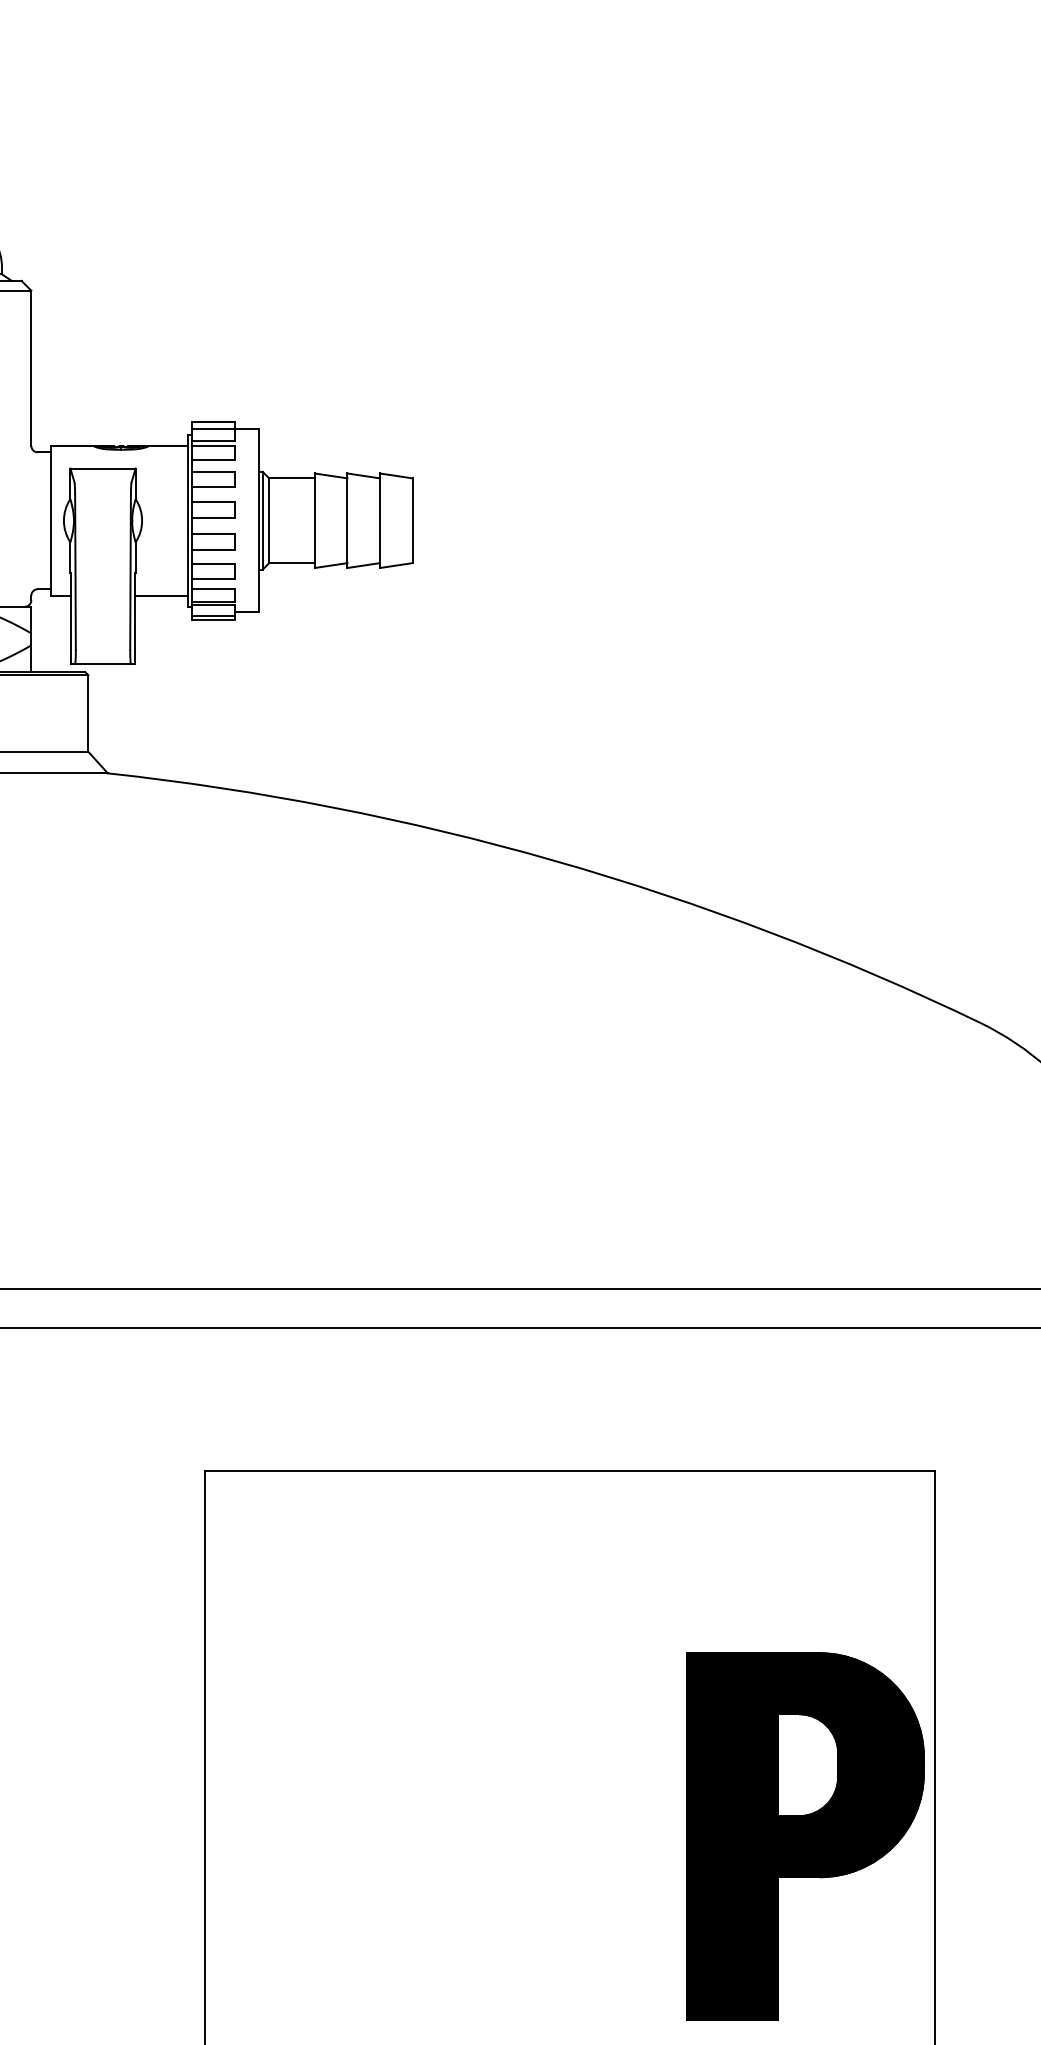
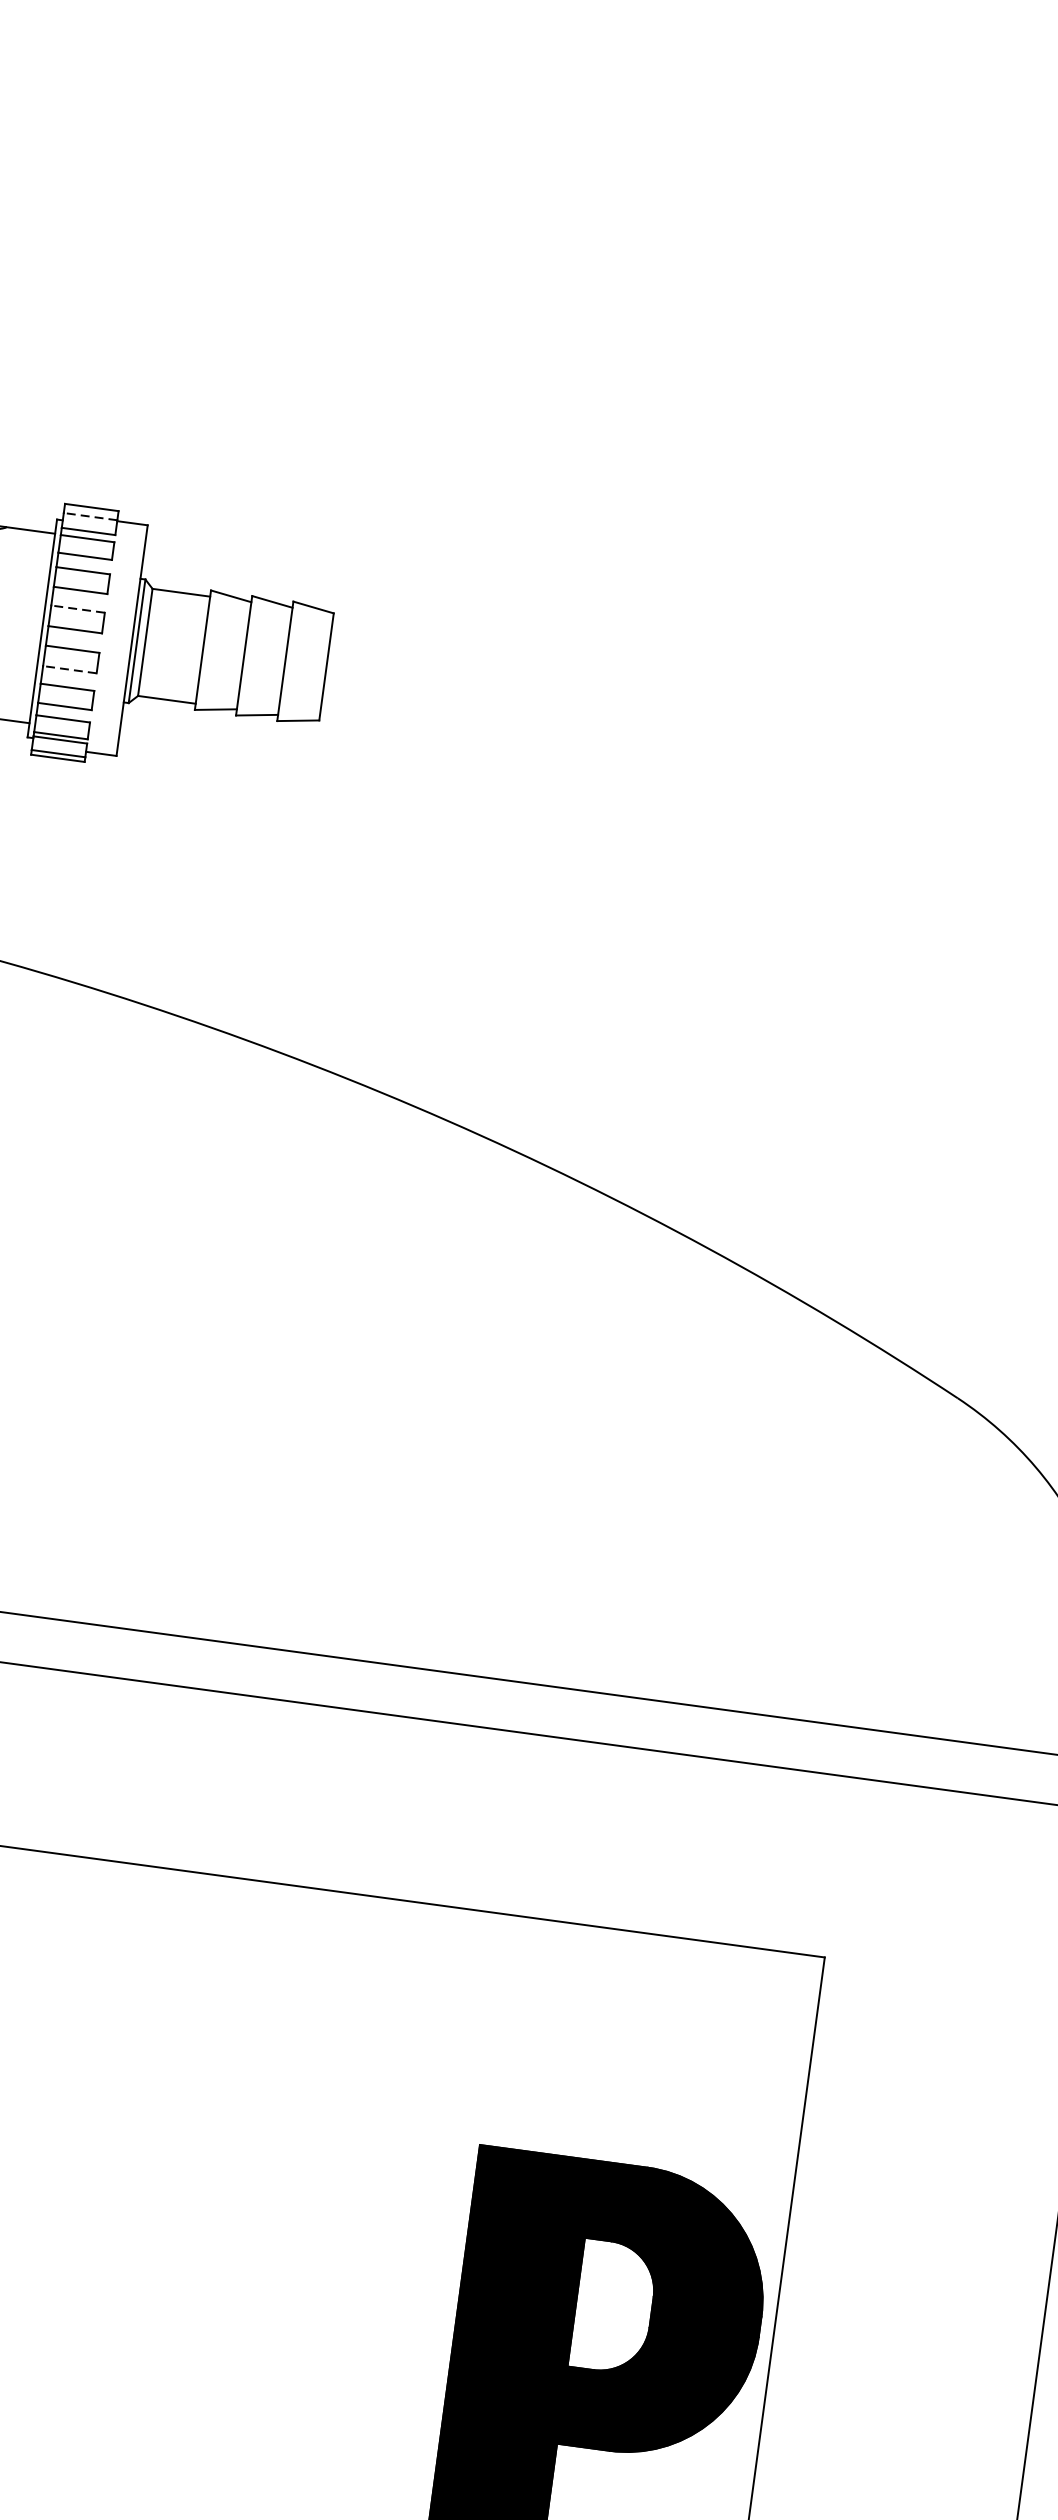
line: (213, 428) -> (90, 516), solid -> dashed
line: (213, 501) -> (78, 608), solid -> dashed
line: (213, 549) -> (69, 669), solid -> dashed

